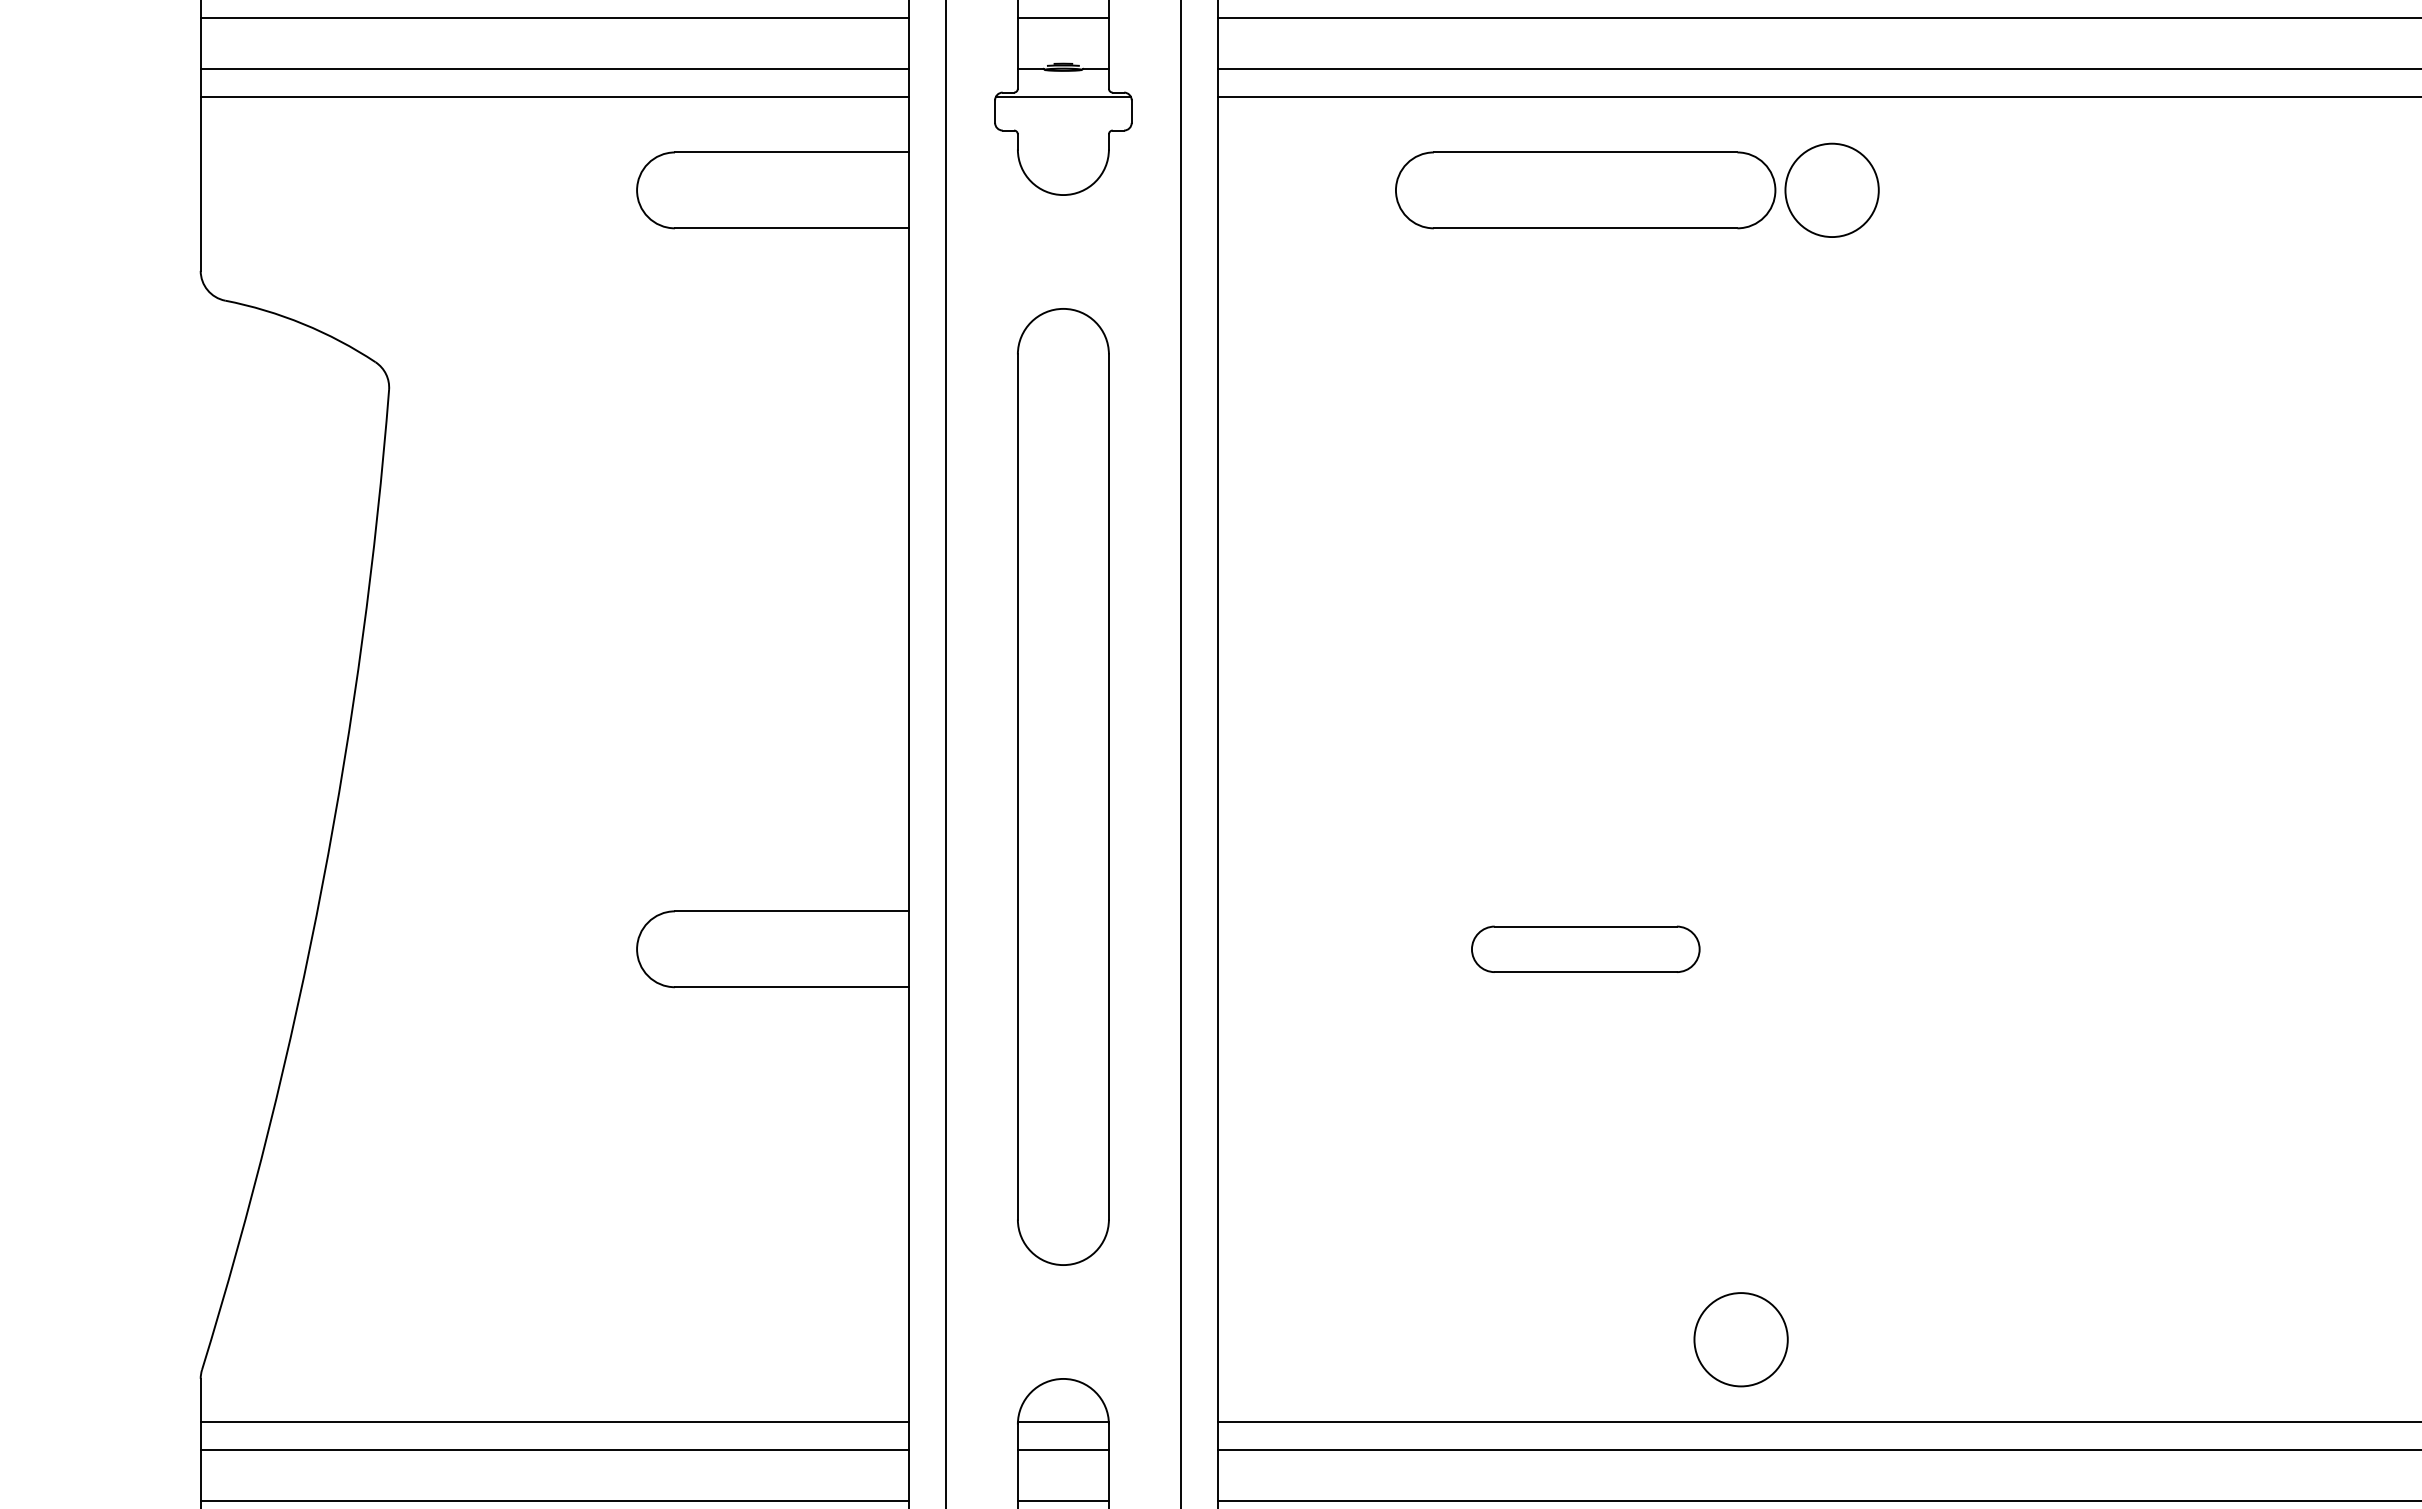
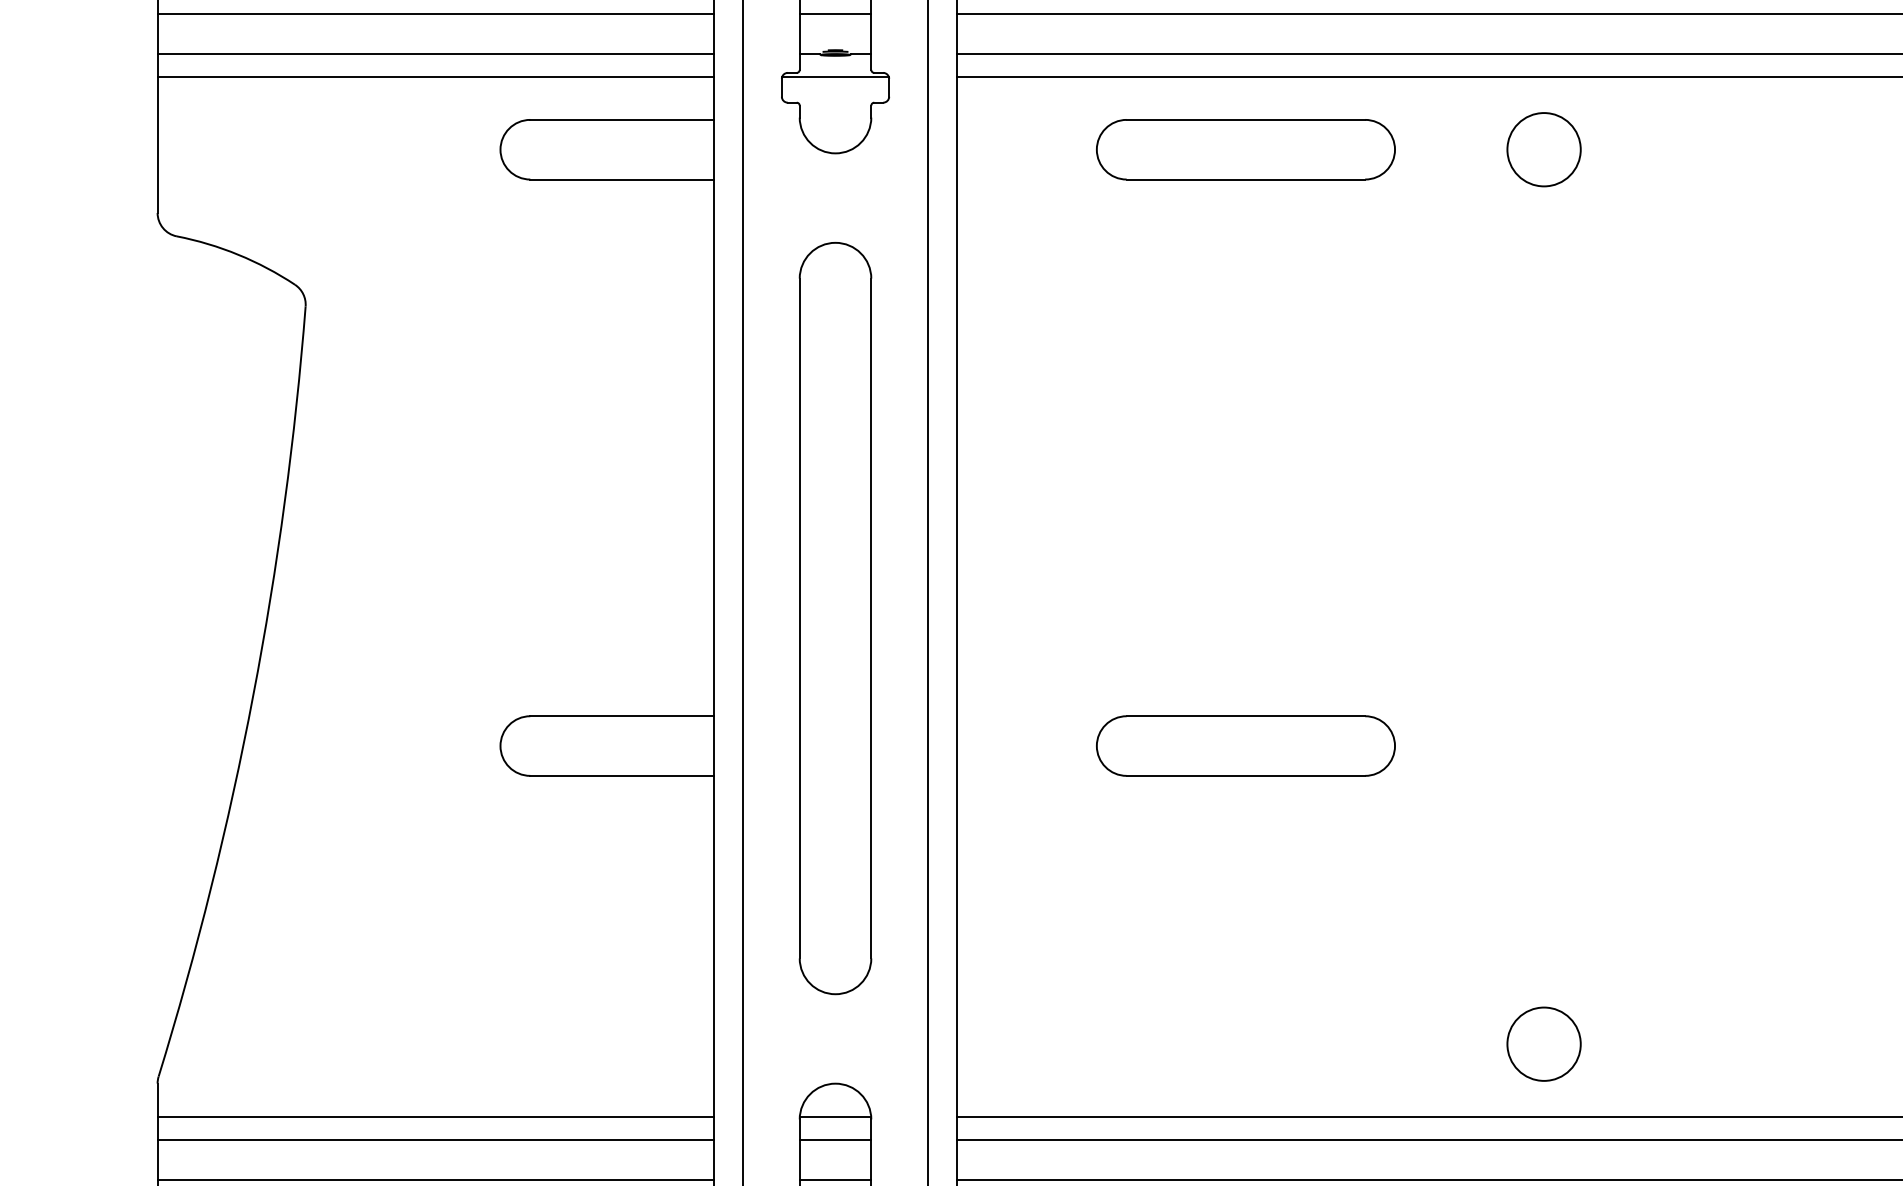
circle: (1831, 189) -> (1543, 149), moved
part: (1585, 949) -> (1245, 746), size x1.67
circle: (1740, 1339) -> (1543, 1044), moved

